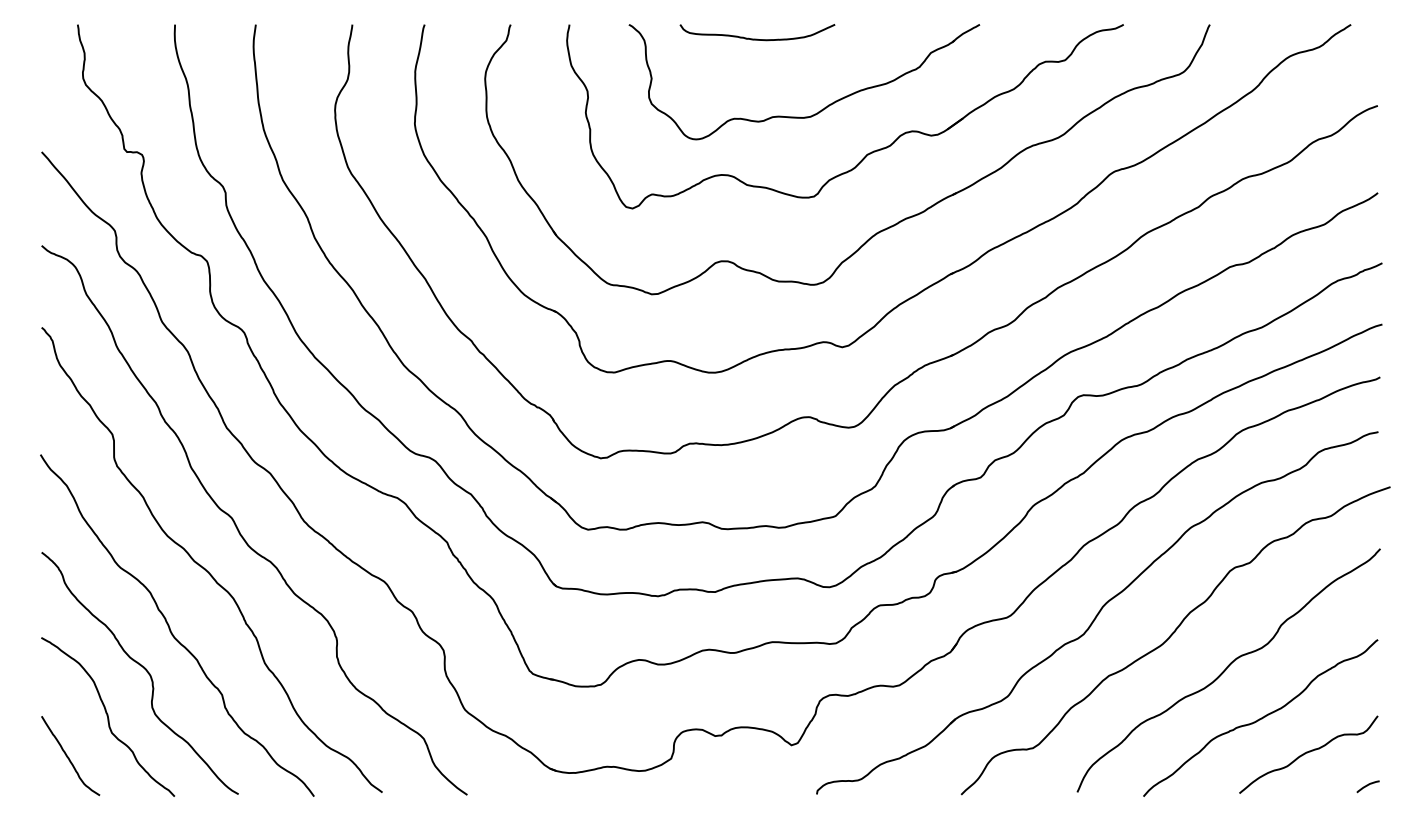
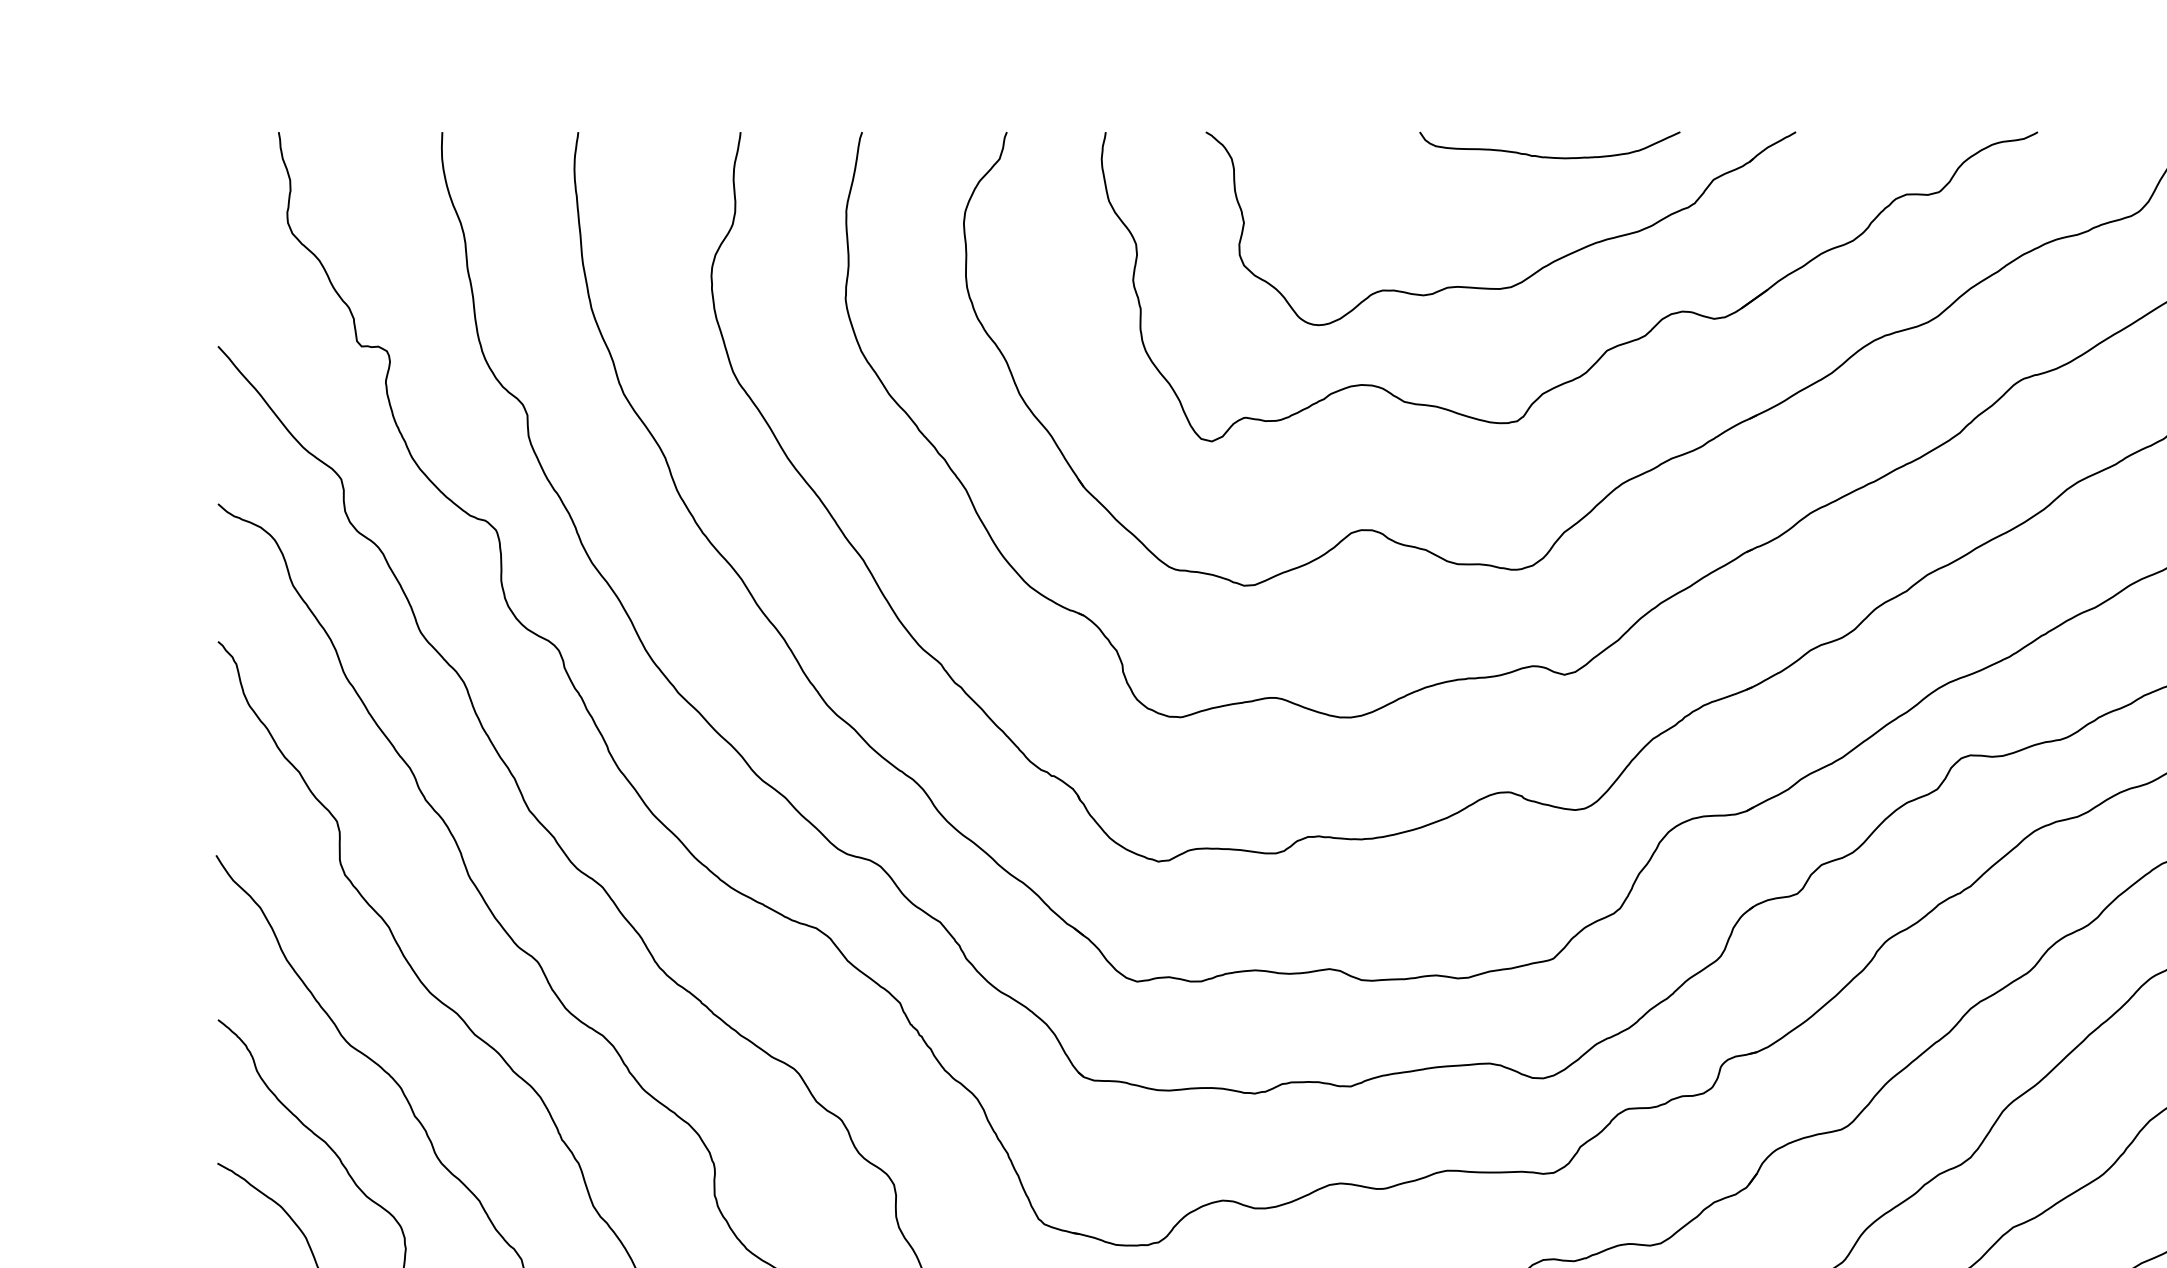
curve: (757, 38) -> (1549, 155), moved

